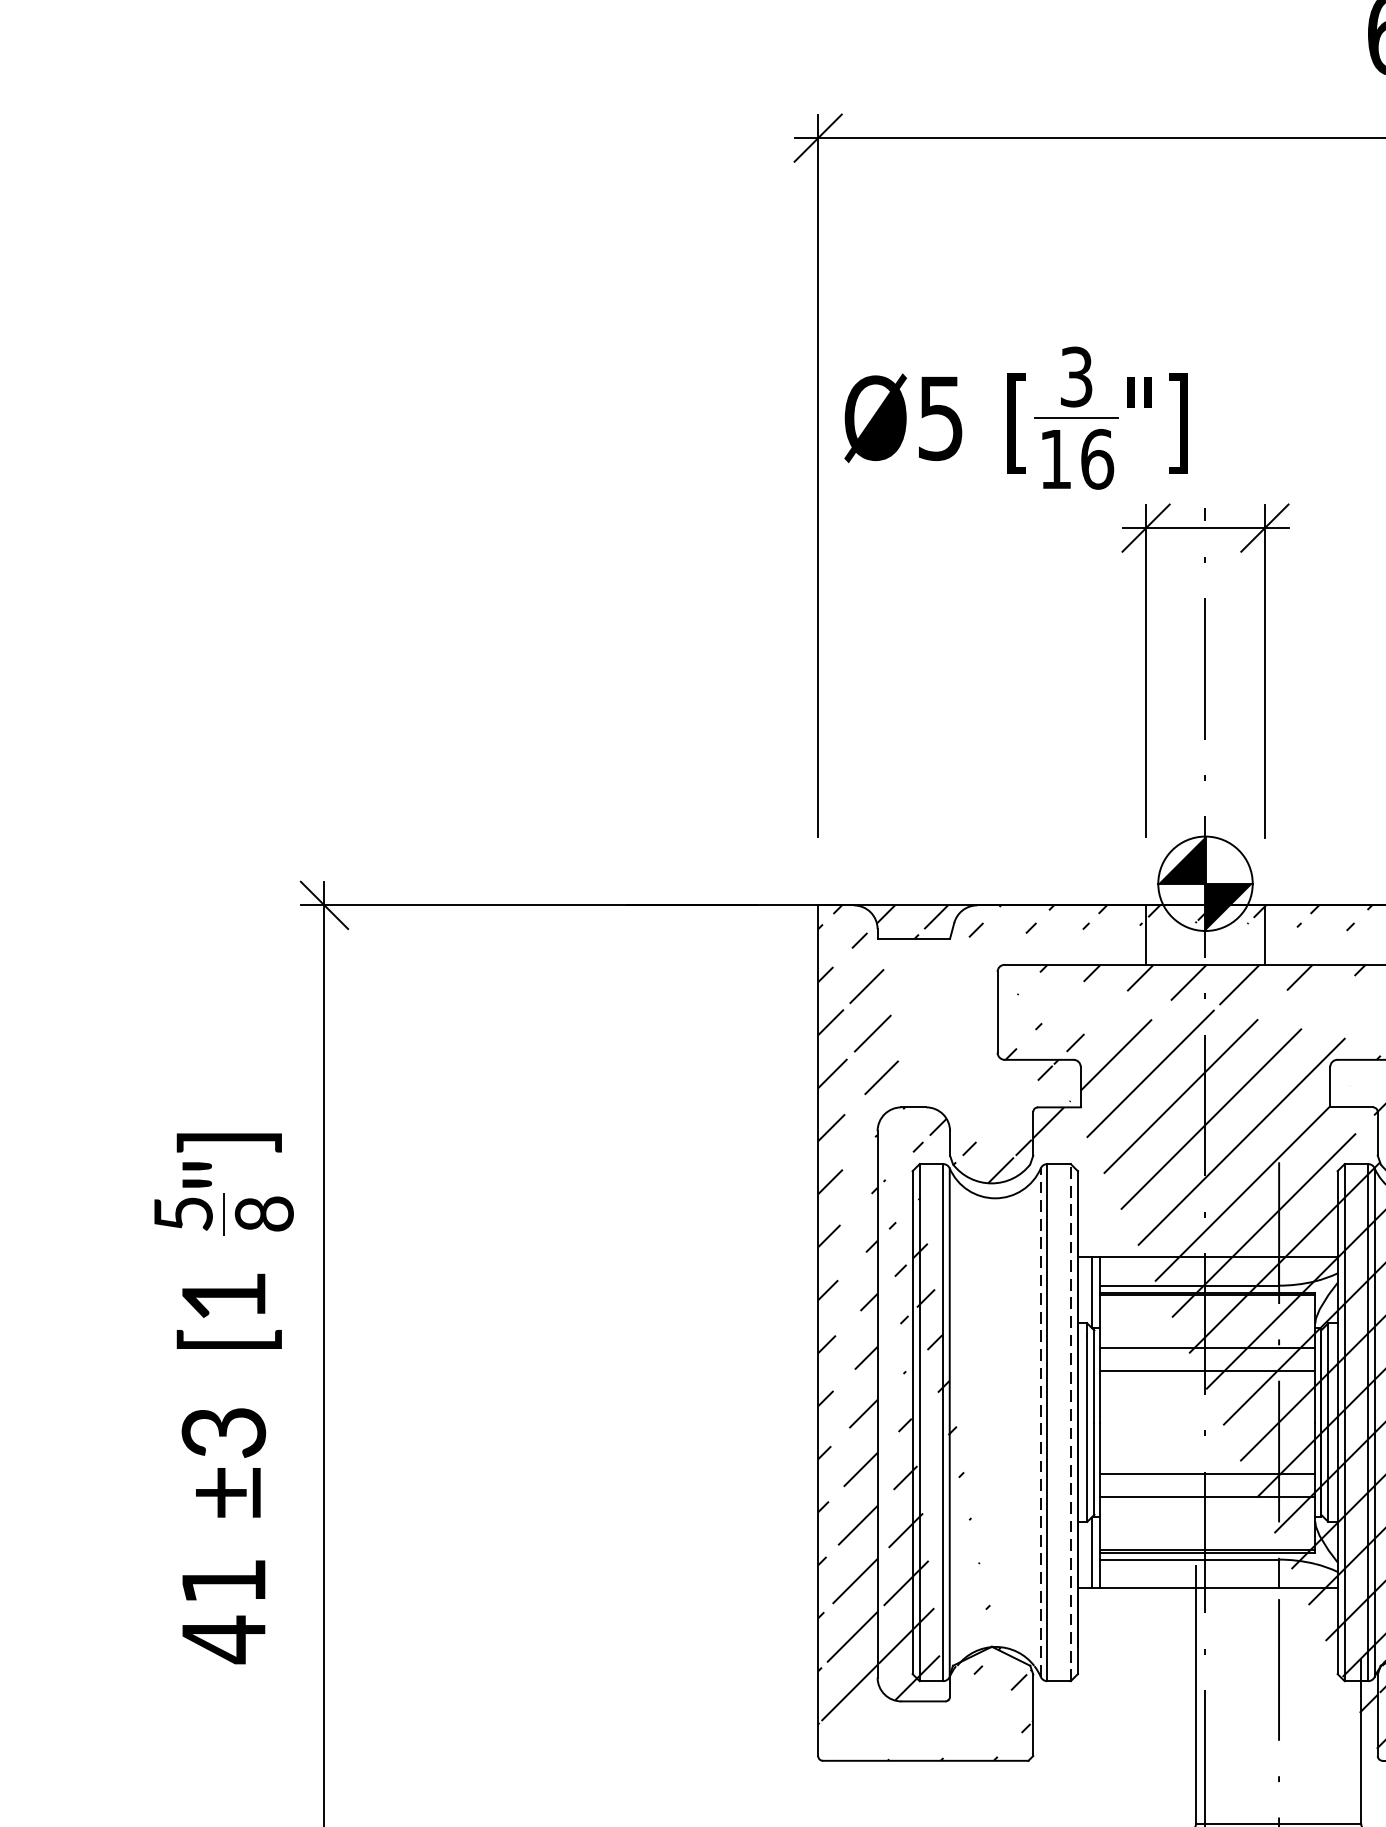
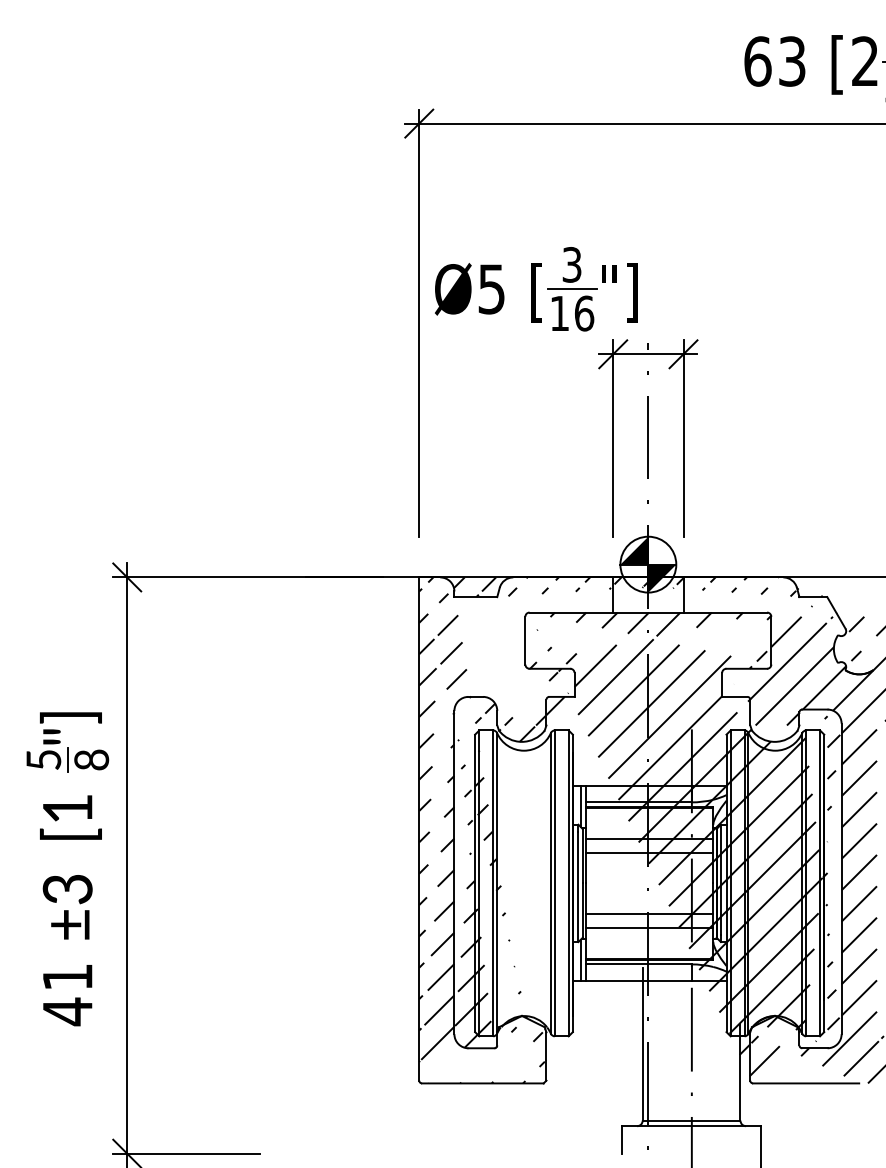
line: (1040, 1421) -> (550, 882), dashed -> solid
line: (1070, 1422) -> (568, 883), dashed -> solid

